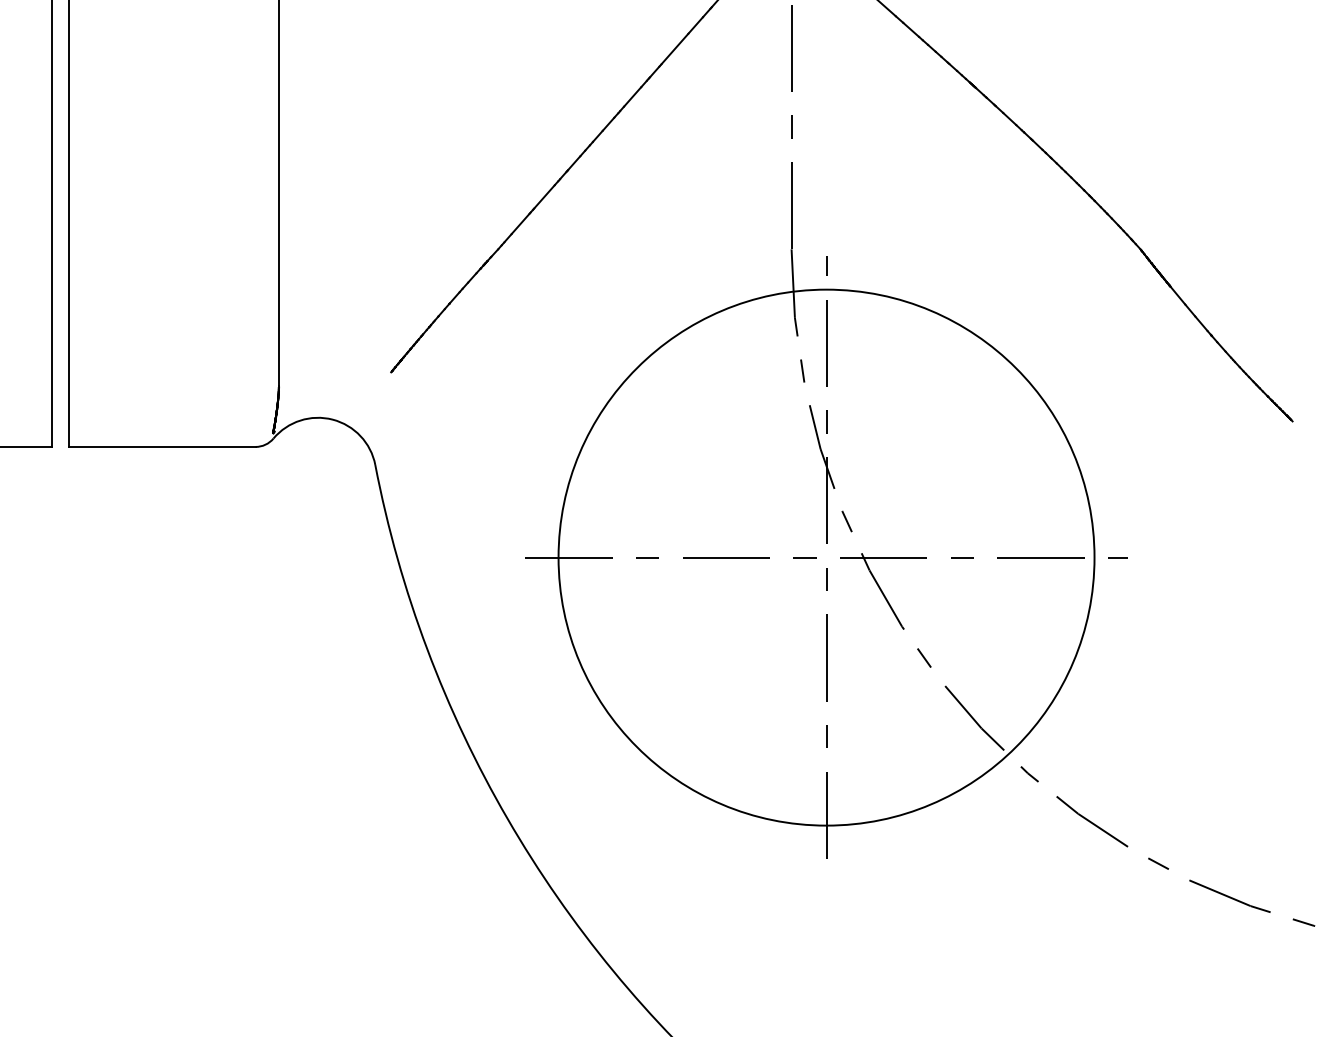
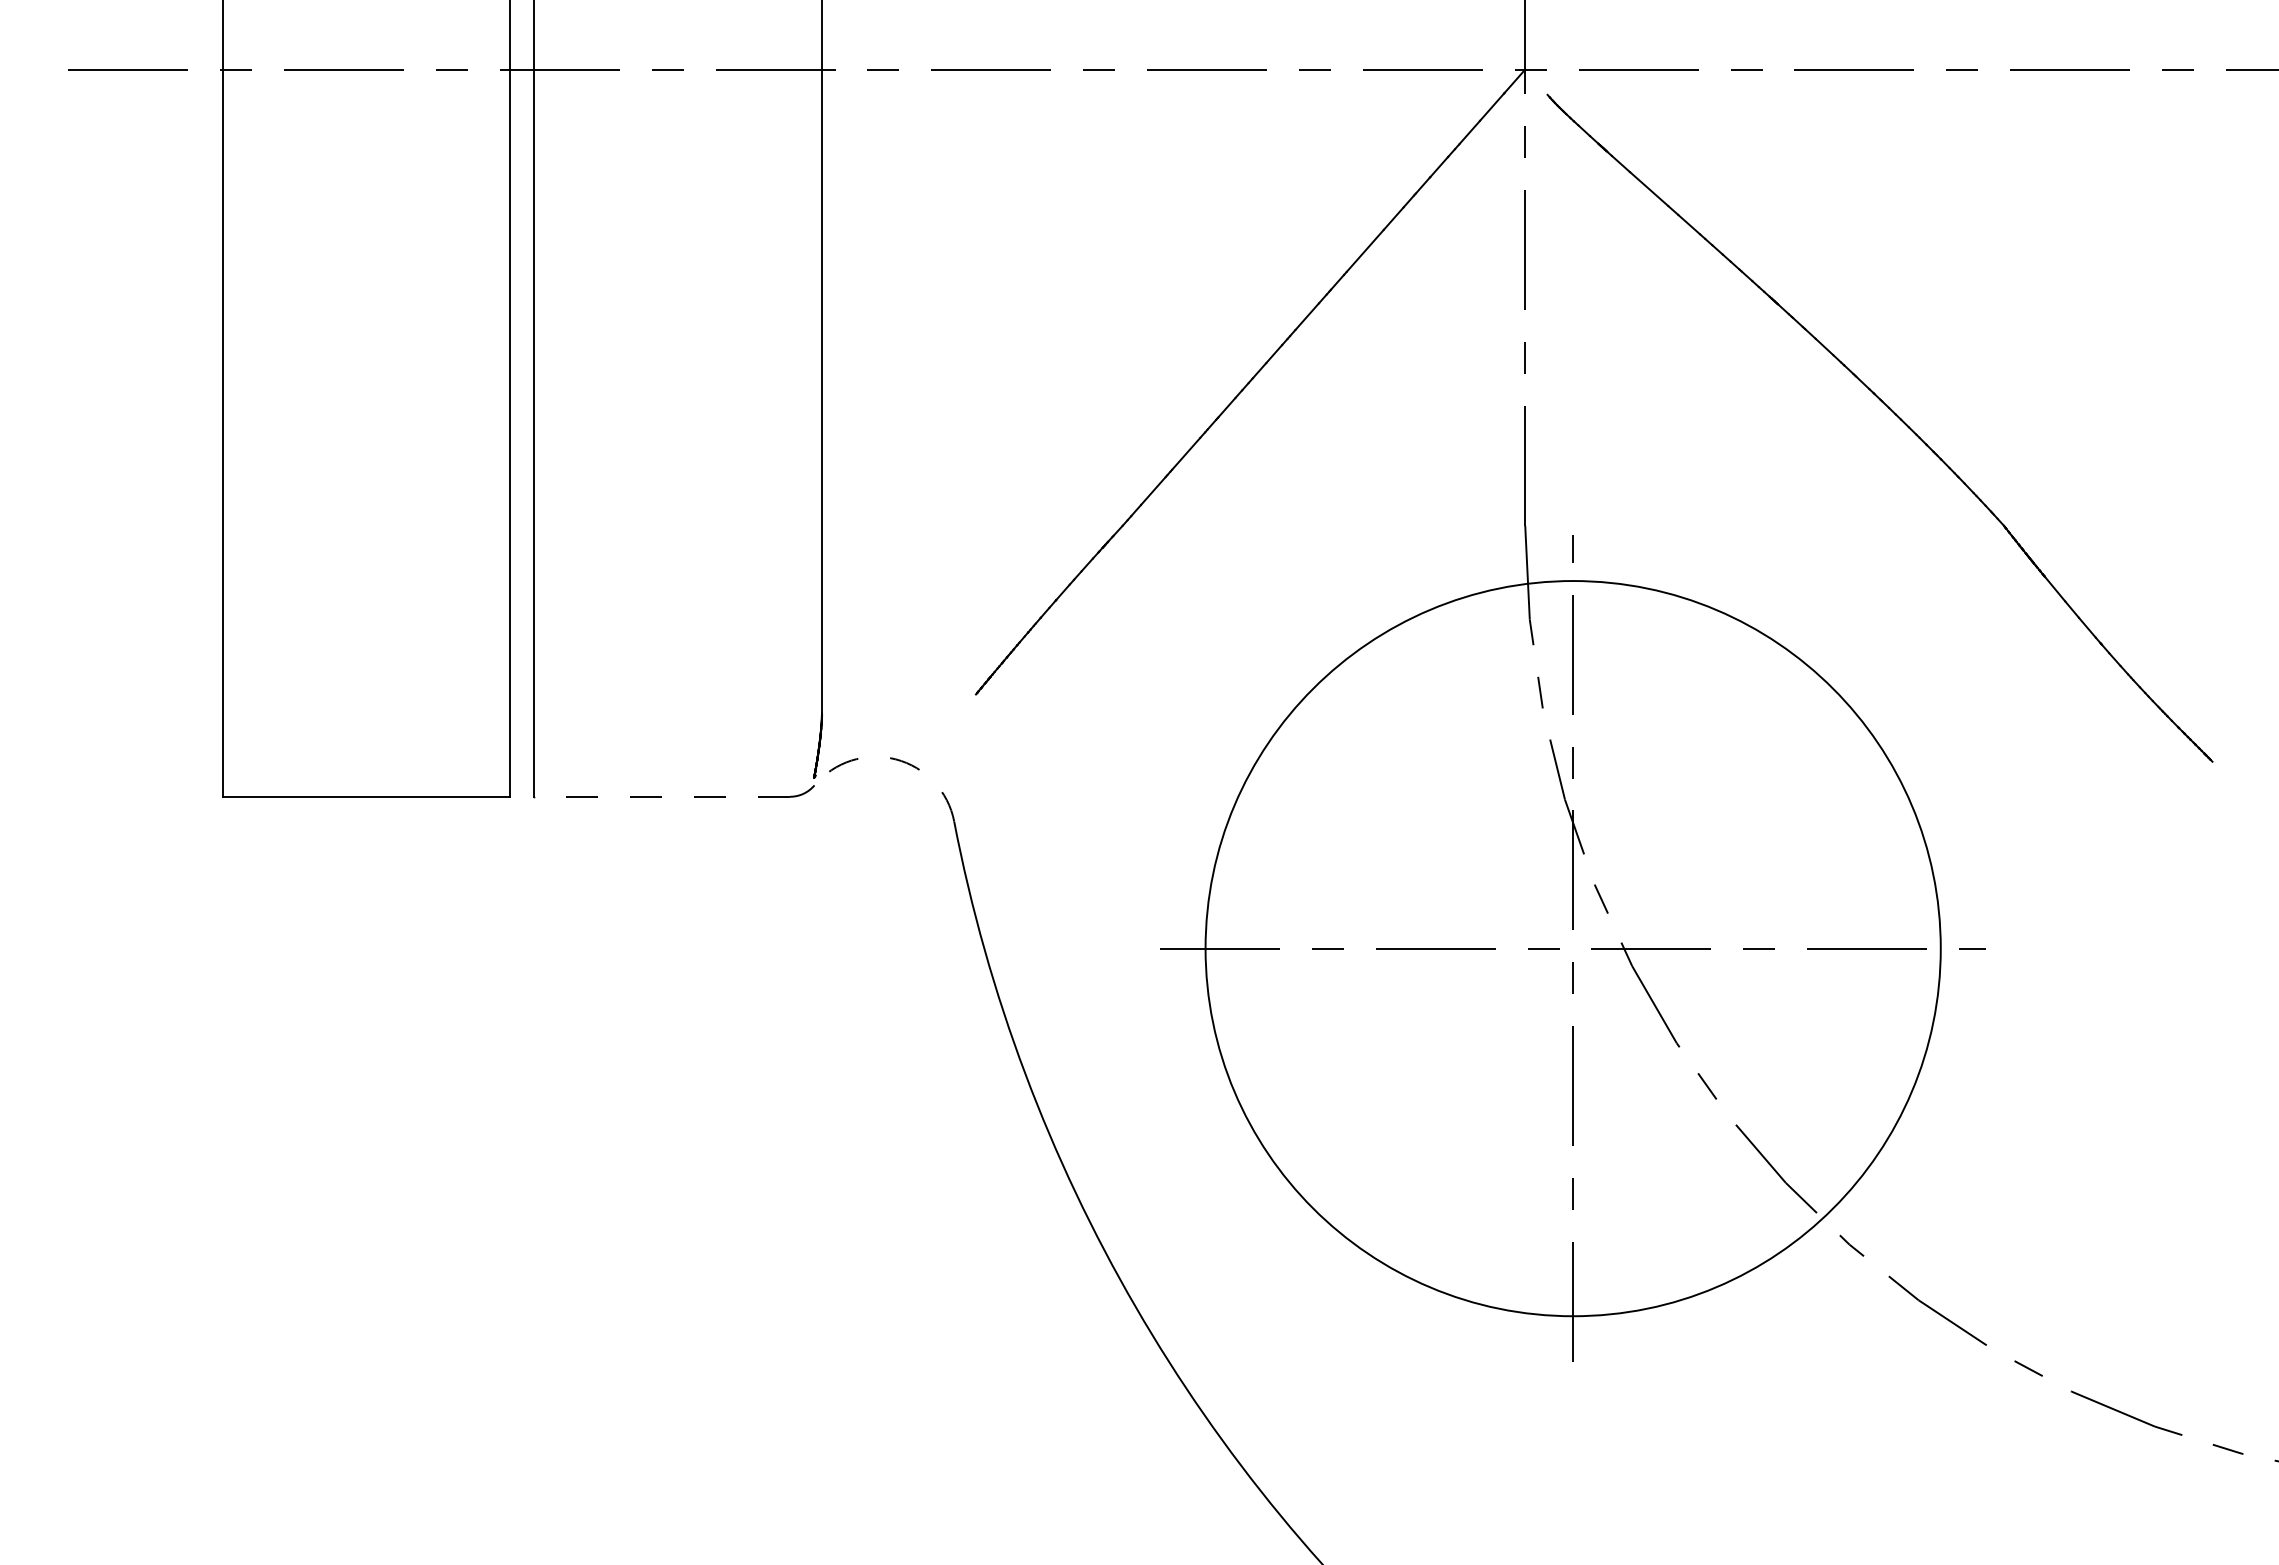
arc: (332, 419) -> (895, 759), solid -> dashed
line: (162, 446) -> (662, 796), solid -> dashed

